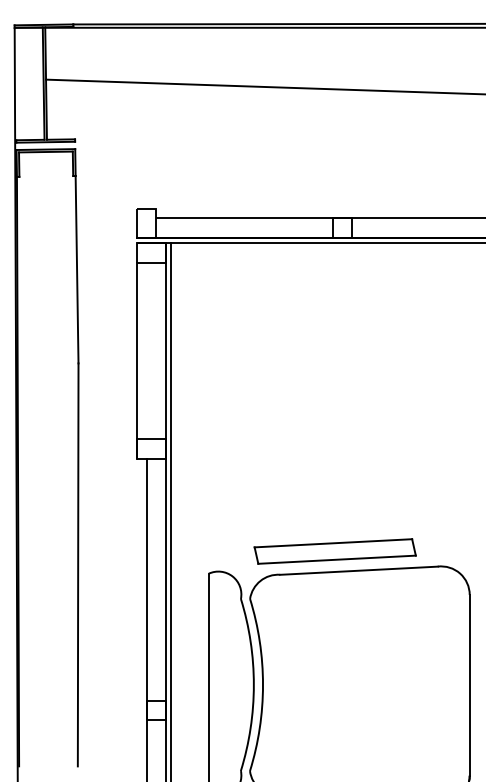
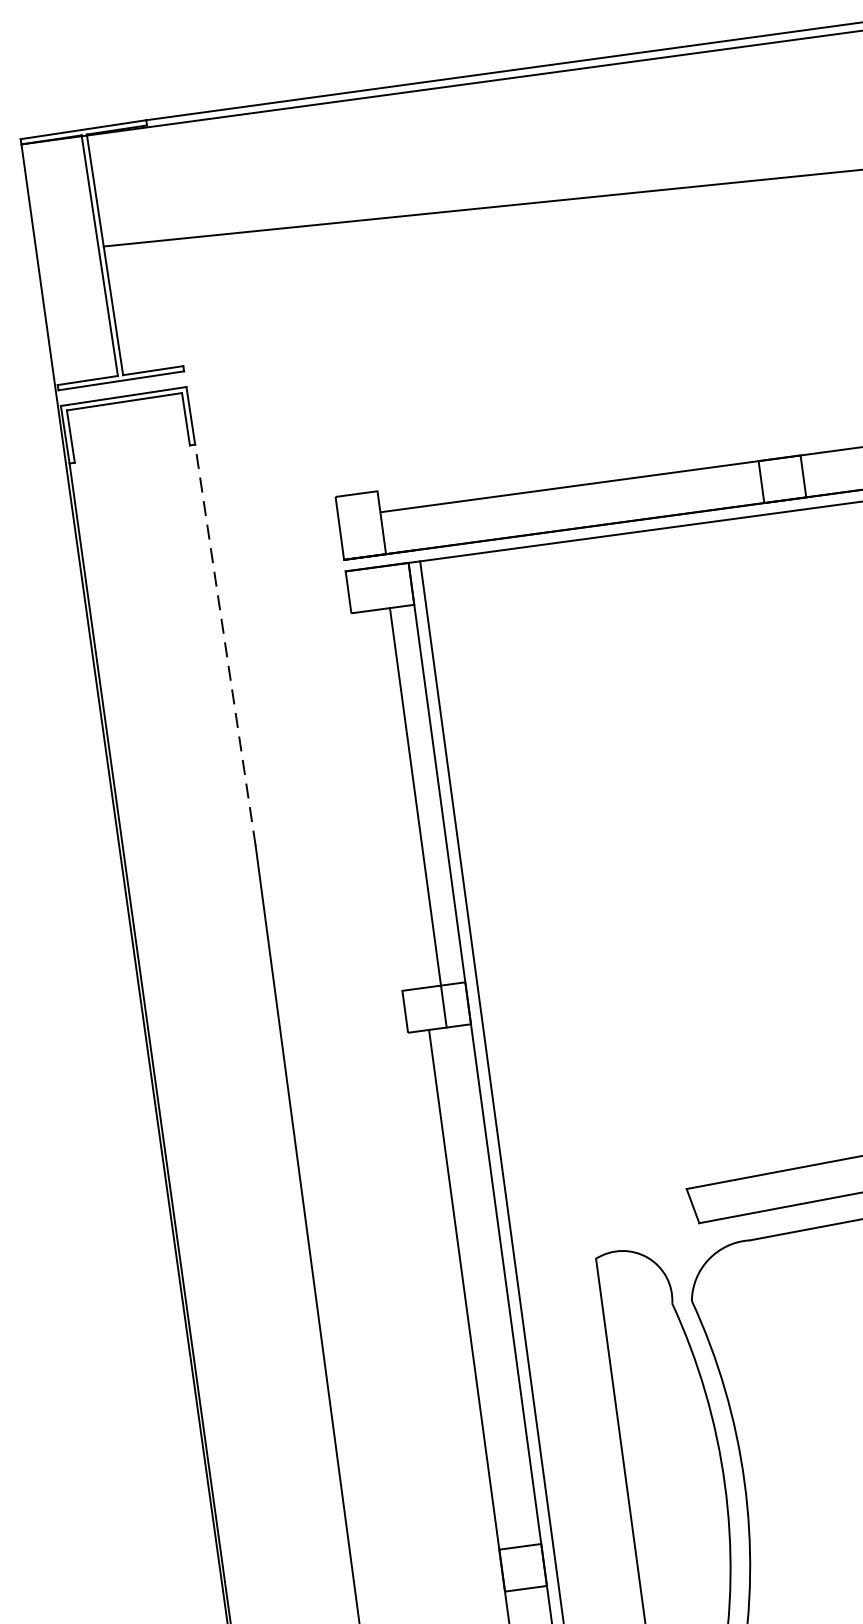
line: (77, 269) -> (226, 644), solid -> dashed
line: (136, 360) -> (417, 817), moved

